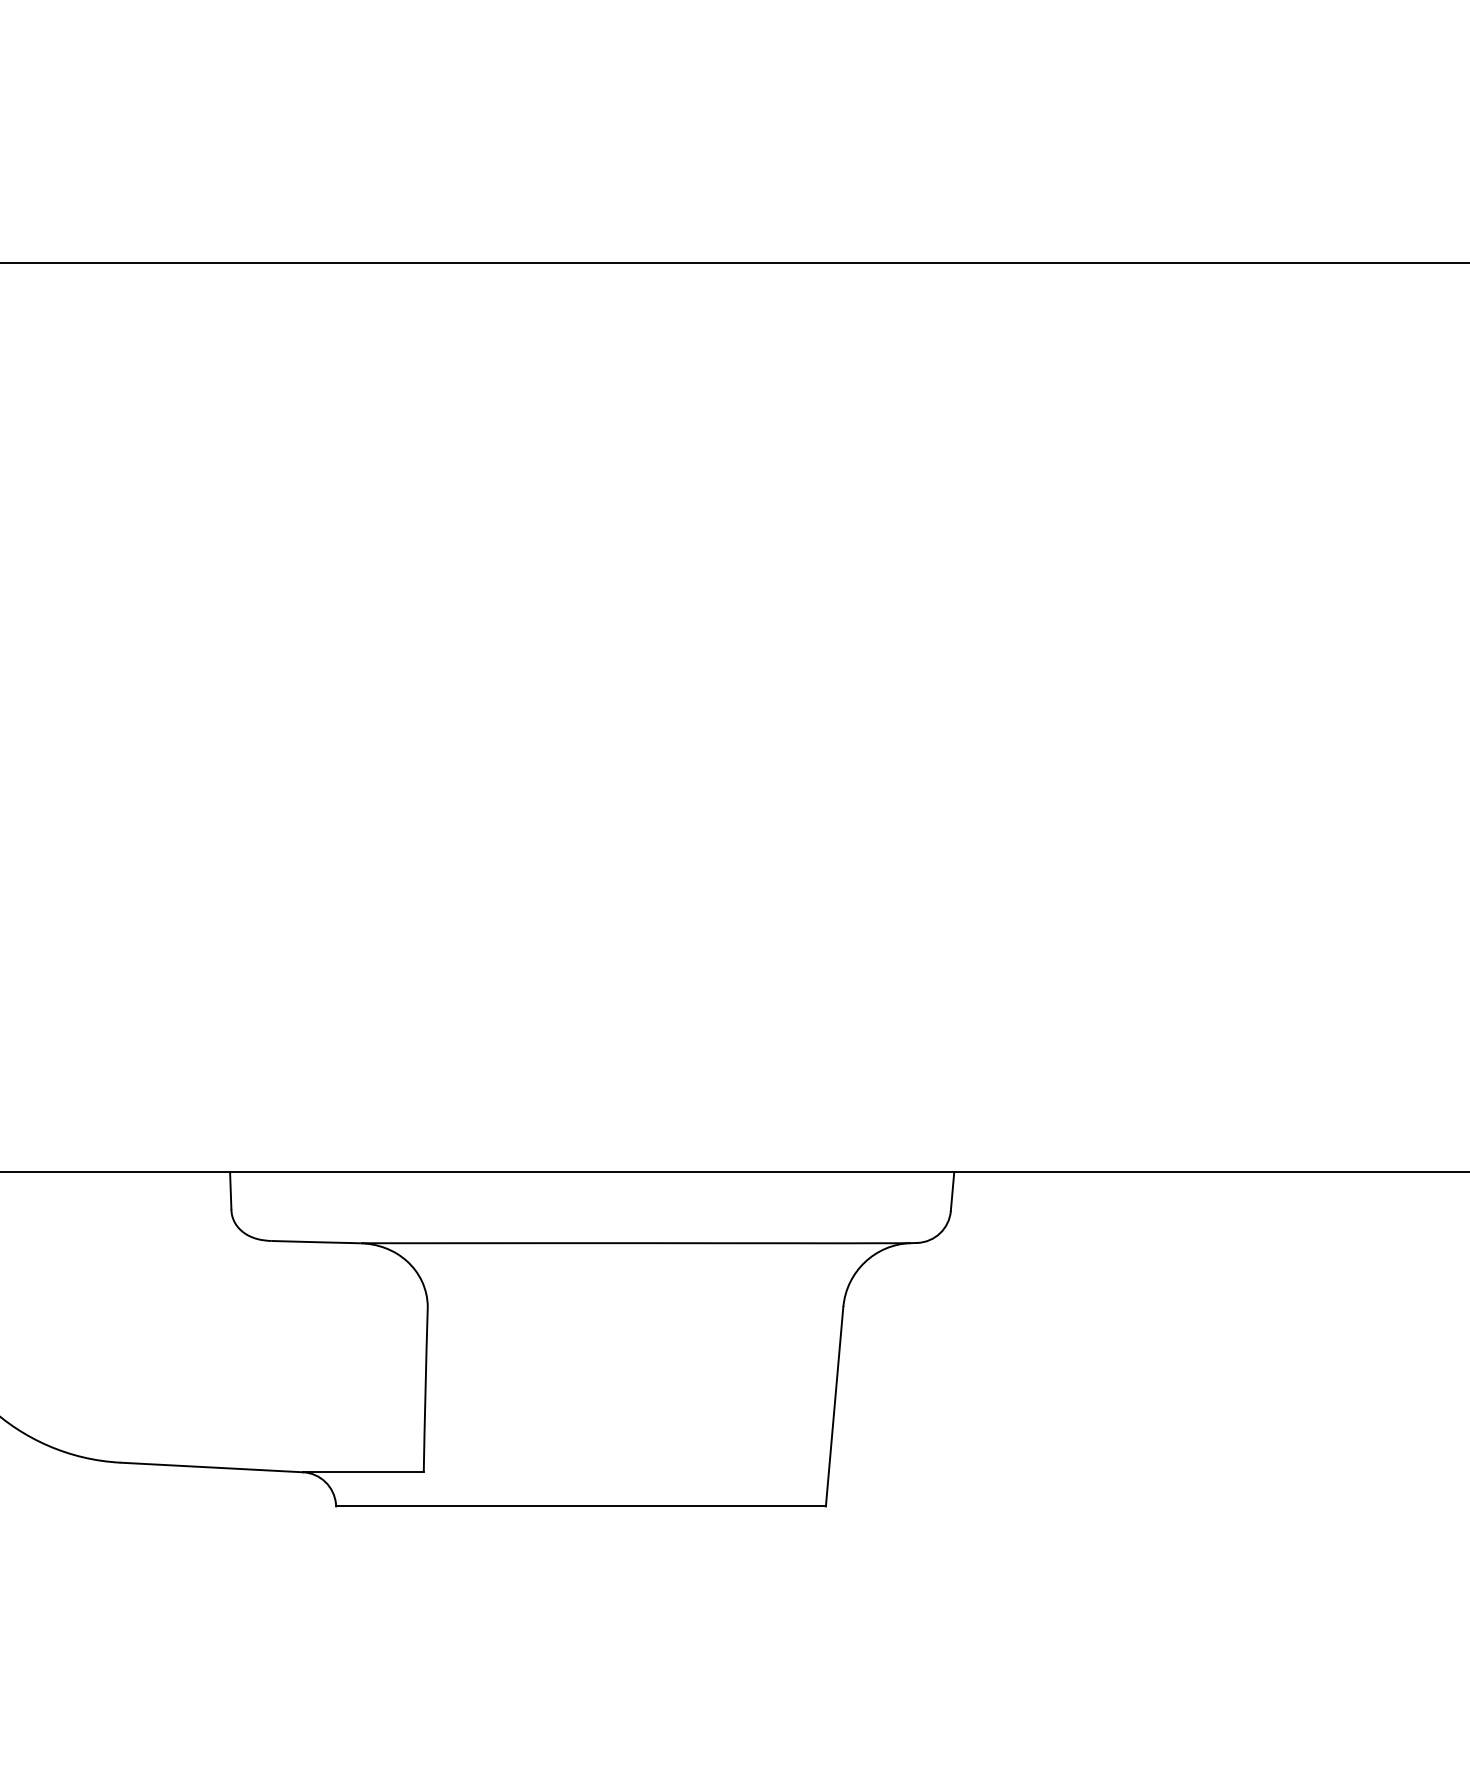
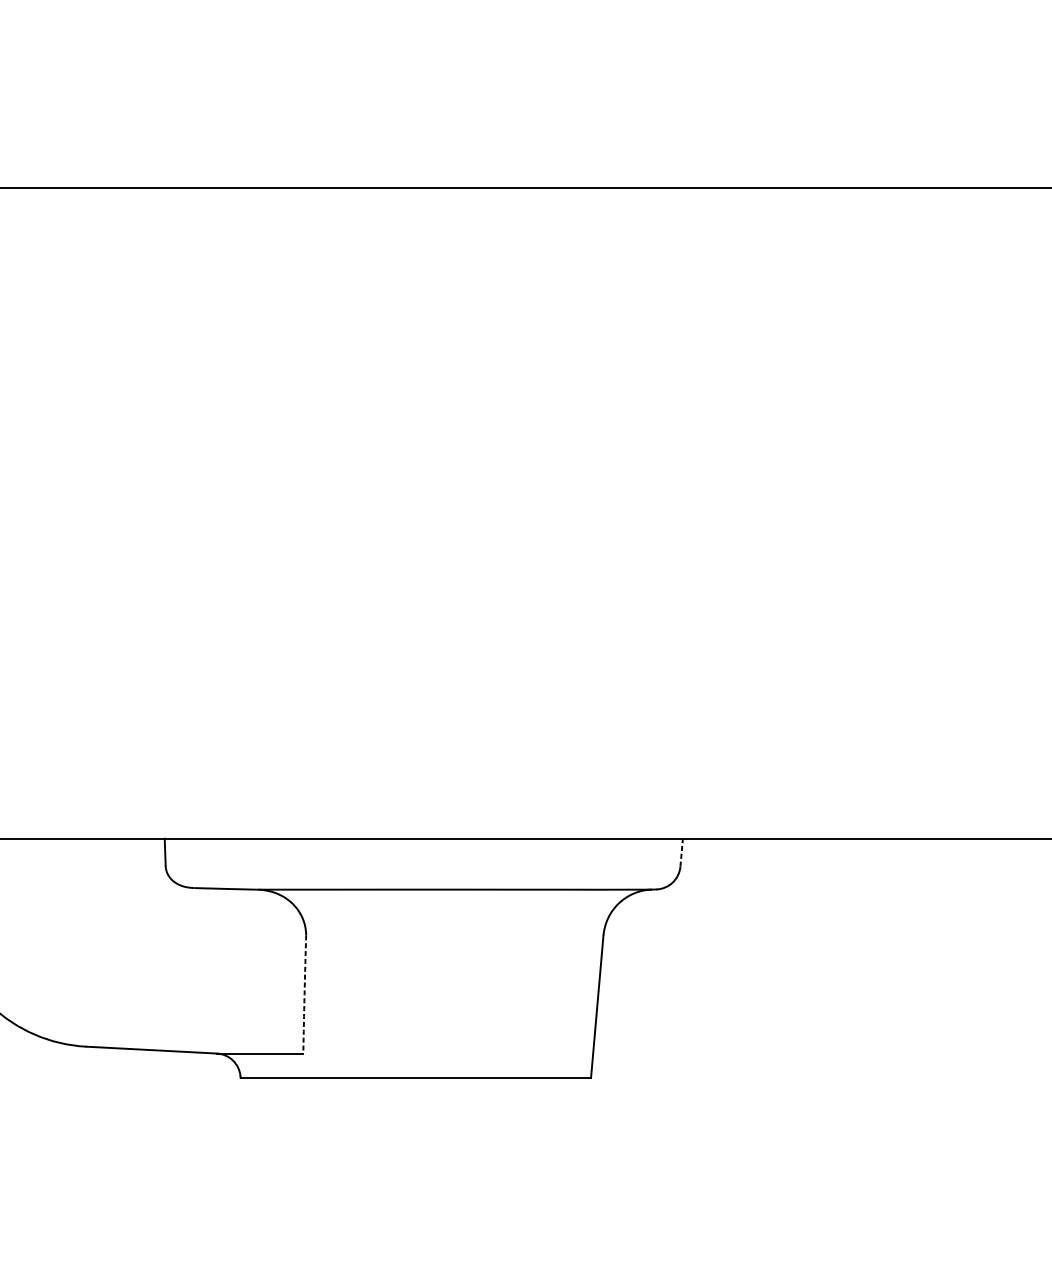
line: (952, 1191) -> (681, 852), solid -> dashed
arc: (425, 1389) -> (304, 994), solid -> dashed

